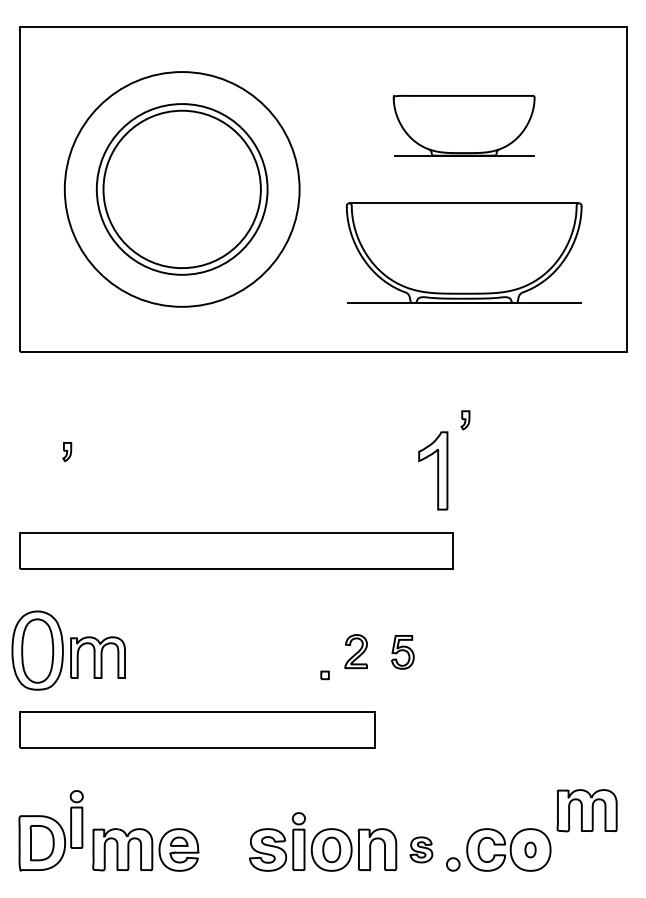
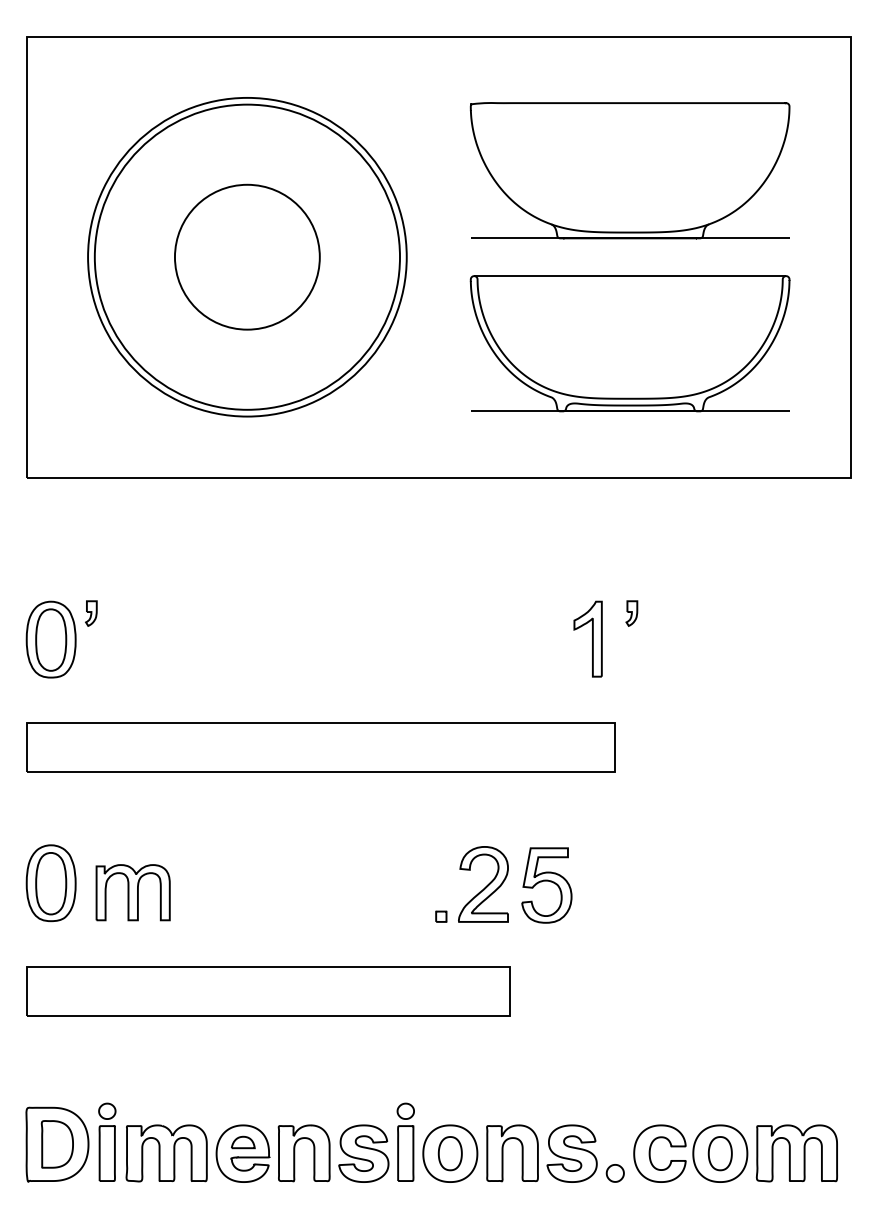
part: (463, 125) -> (629, 170), size x1.67
circle: (181, 188) -> (246, 256), size x0.62
circle: (182, 188) -> (247, 256), size x1.43
part: (465, 420) -> (631, 613), moved
part: (432, 470) -> (587, 638), size x0.71
part: (37, 471) -> (50, 639), added
part: (37, 650) -> (50, 883), size x0.71
part: (356, 651) -> (483, 884), size x1.67
part: (402, 652) -> (546, 885), size x1.67
part: (586, 810) -> (796, 1153), moved
part: (76, 818) -> (107, 1141), moved
part: (217, 849) -> (295, 1153), added
part: (420, 849) -> (571, 1153), size x1.67
part: (530, 849) -> (719, 1153), size x1.67

